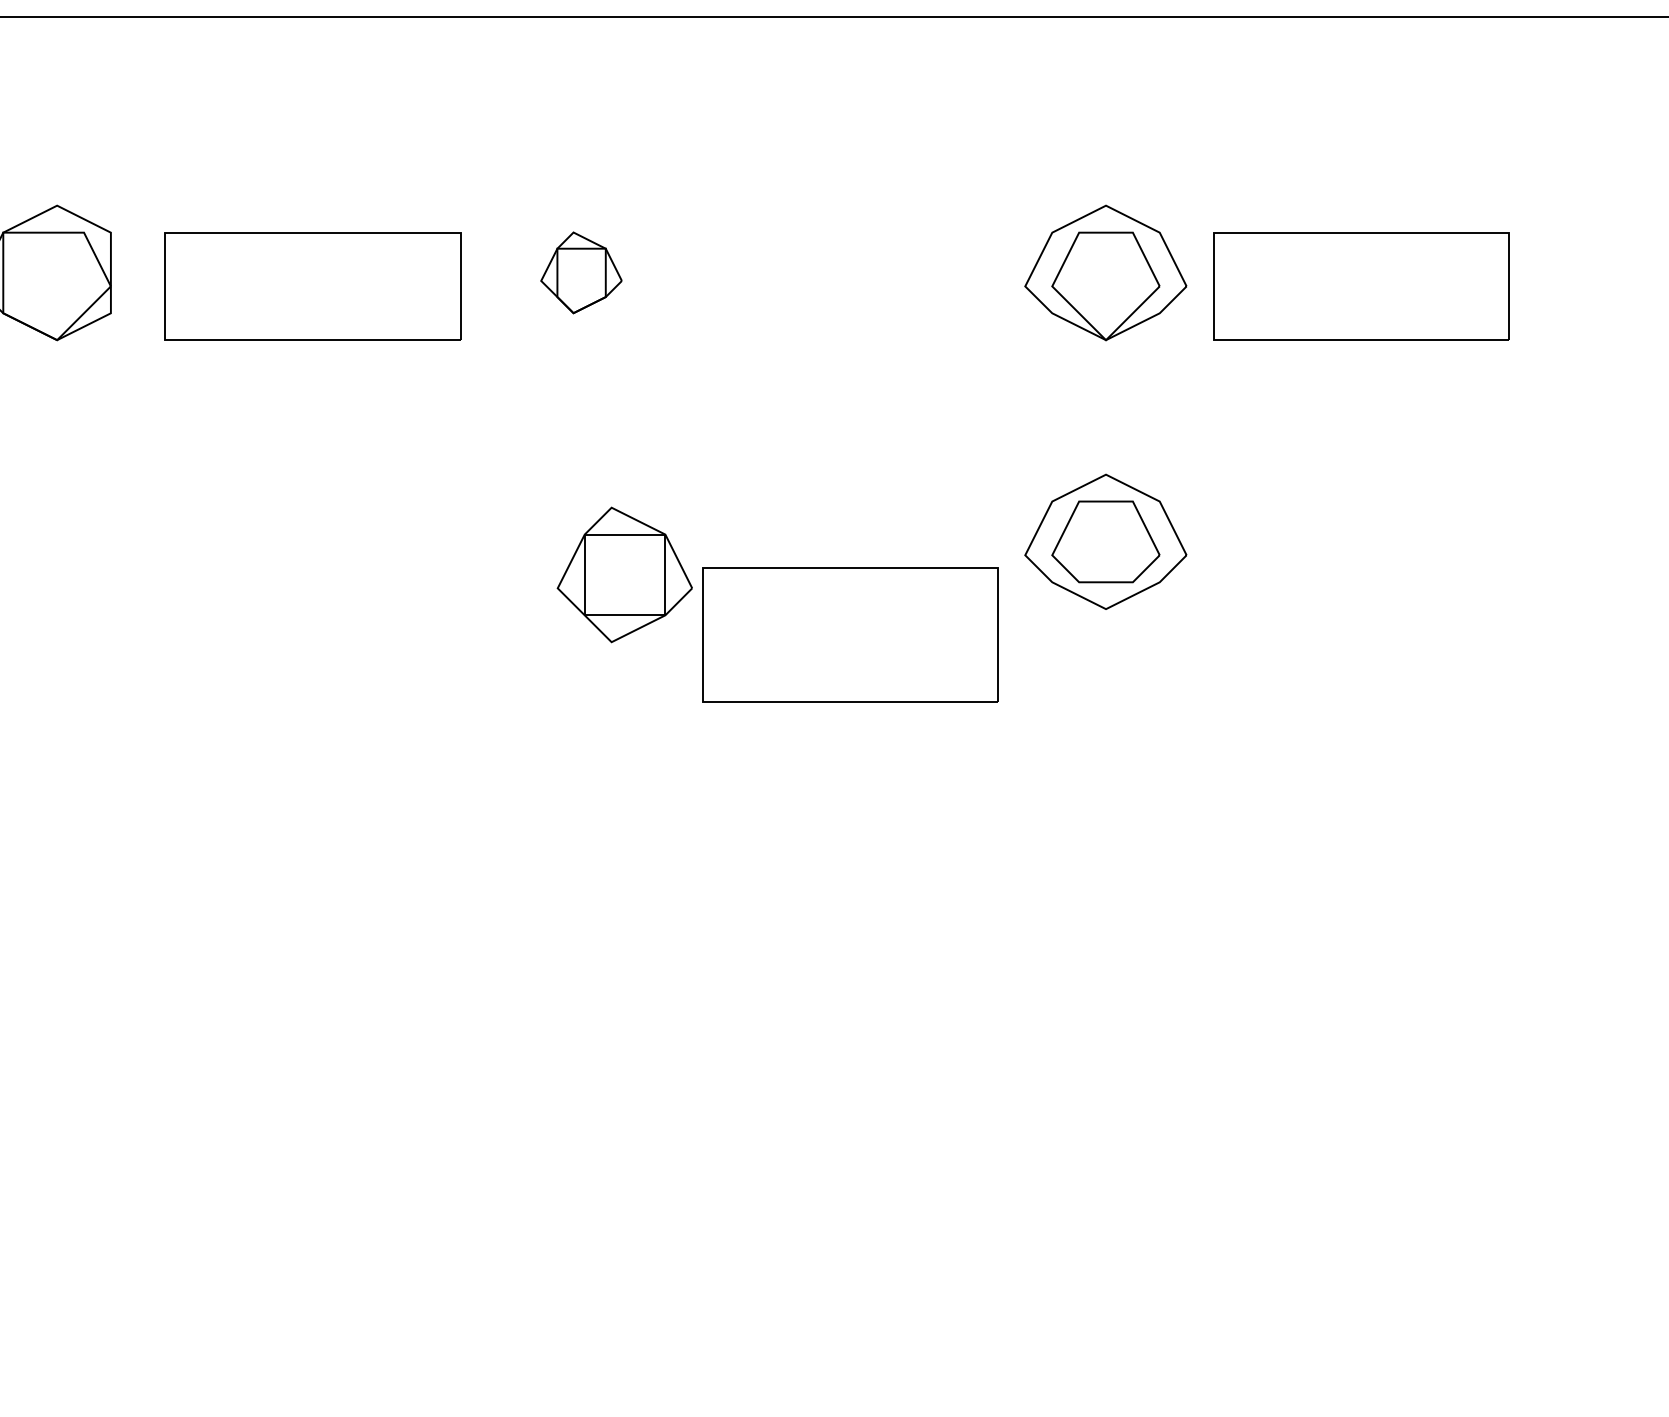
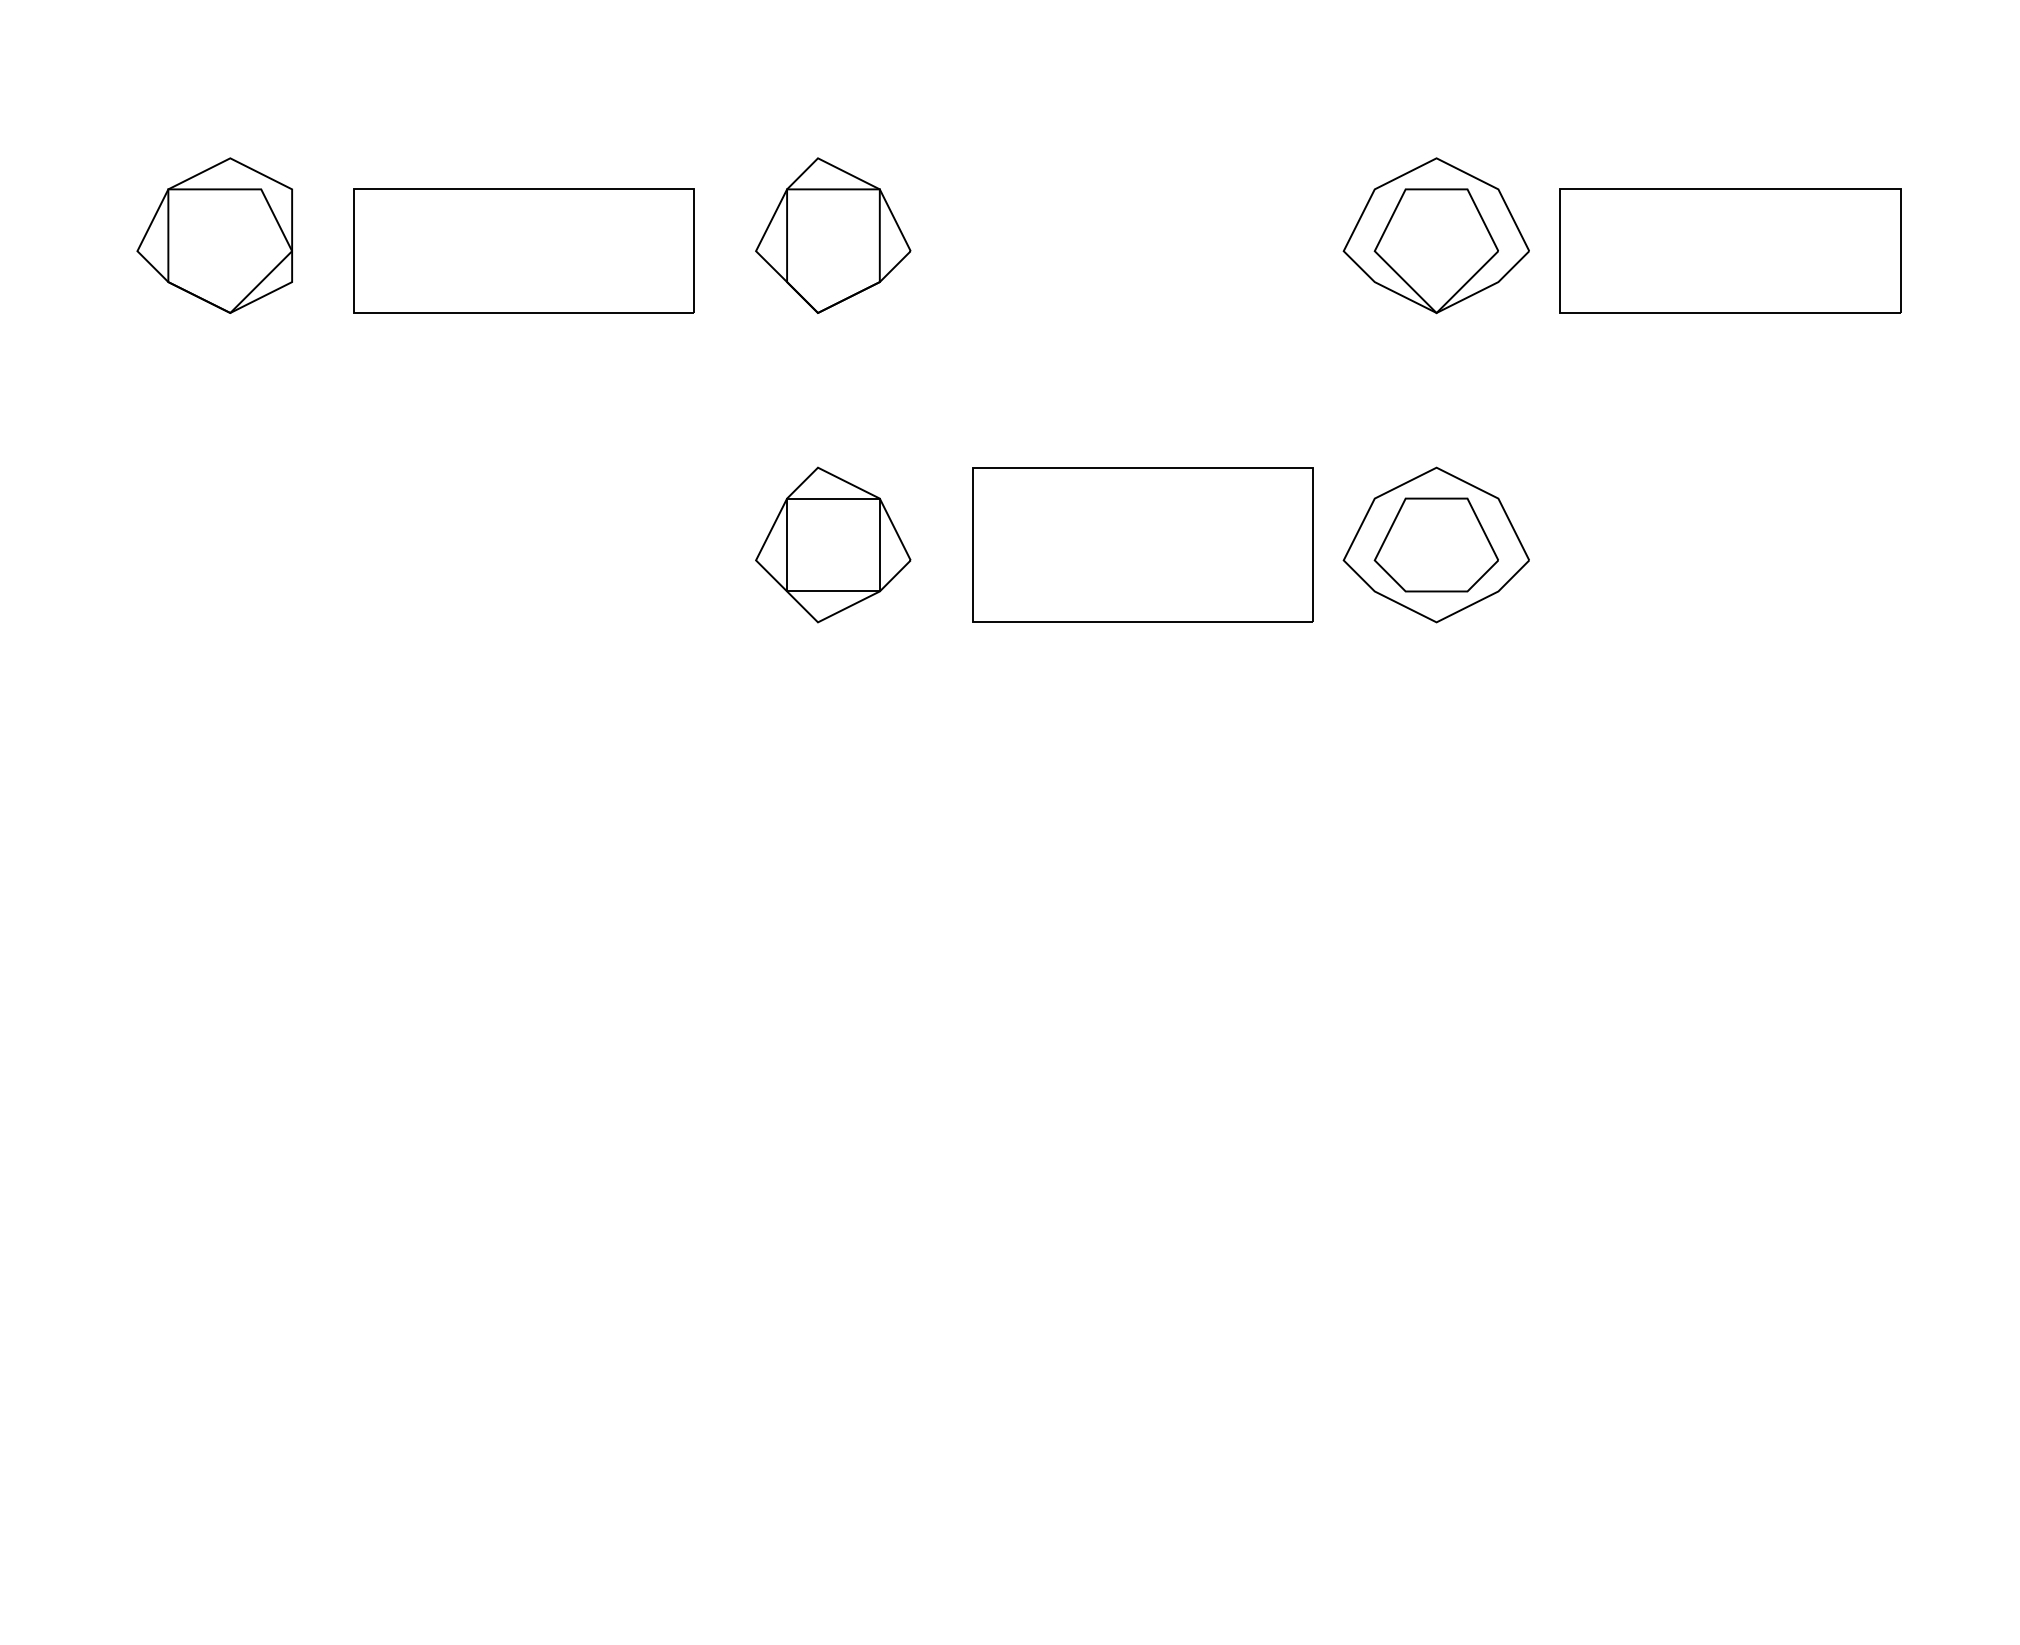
part: (581, 272) -> (833, 235), size x1.67
part: (625, 574) -> (833, 544), moved
part: (850, 634) -> (1142, 544), moved

